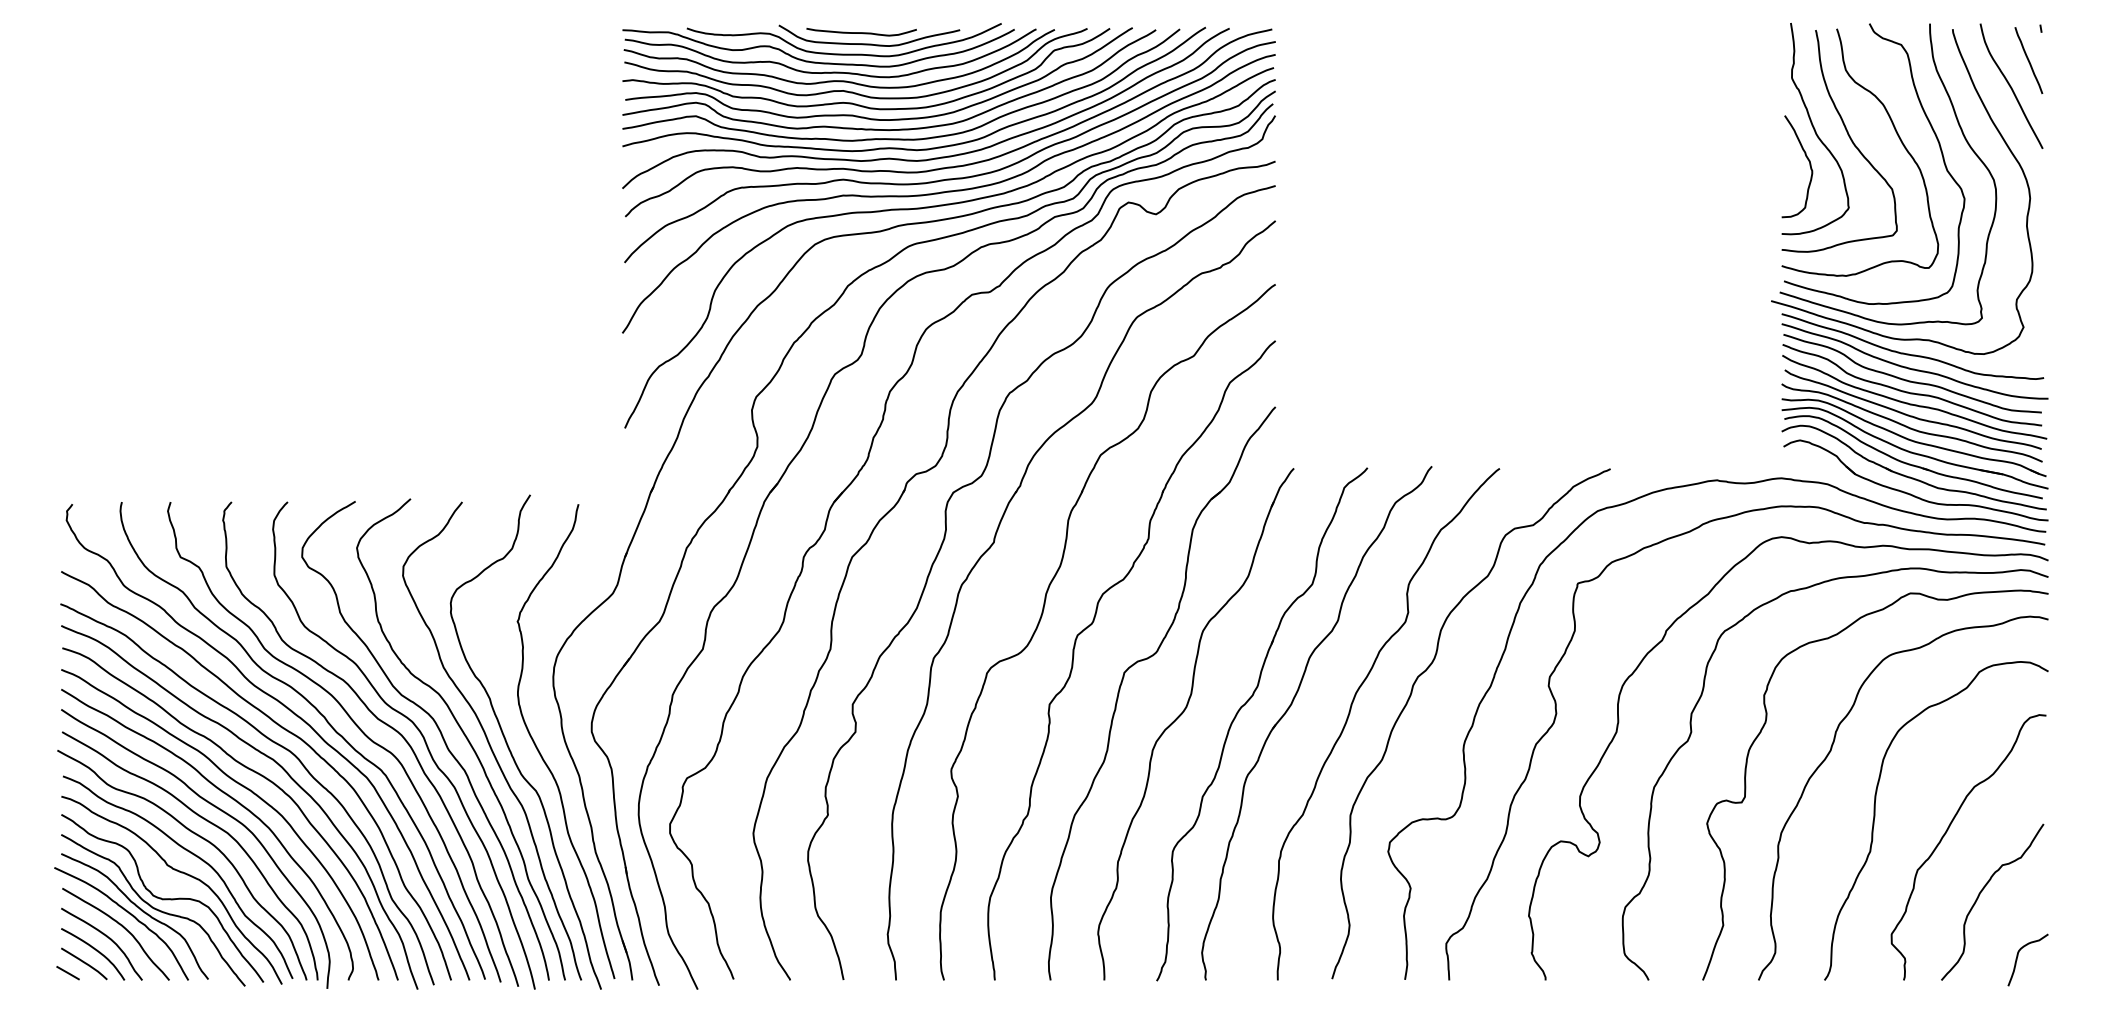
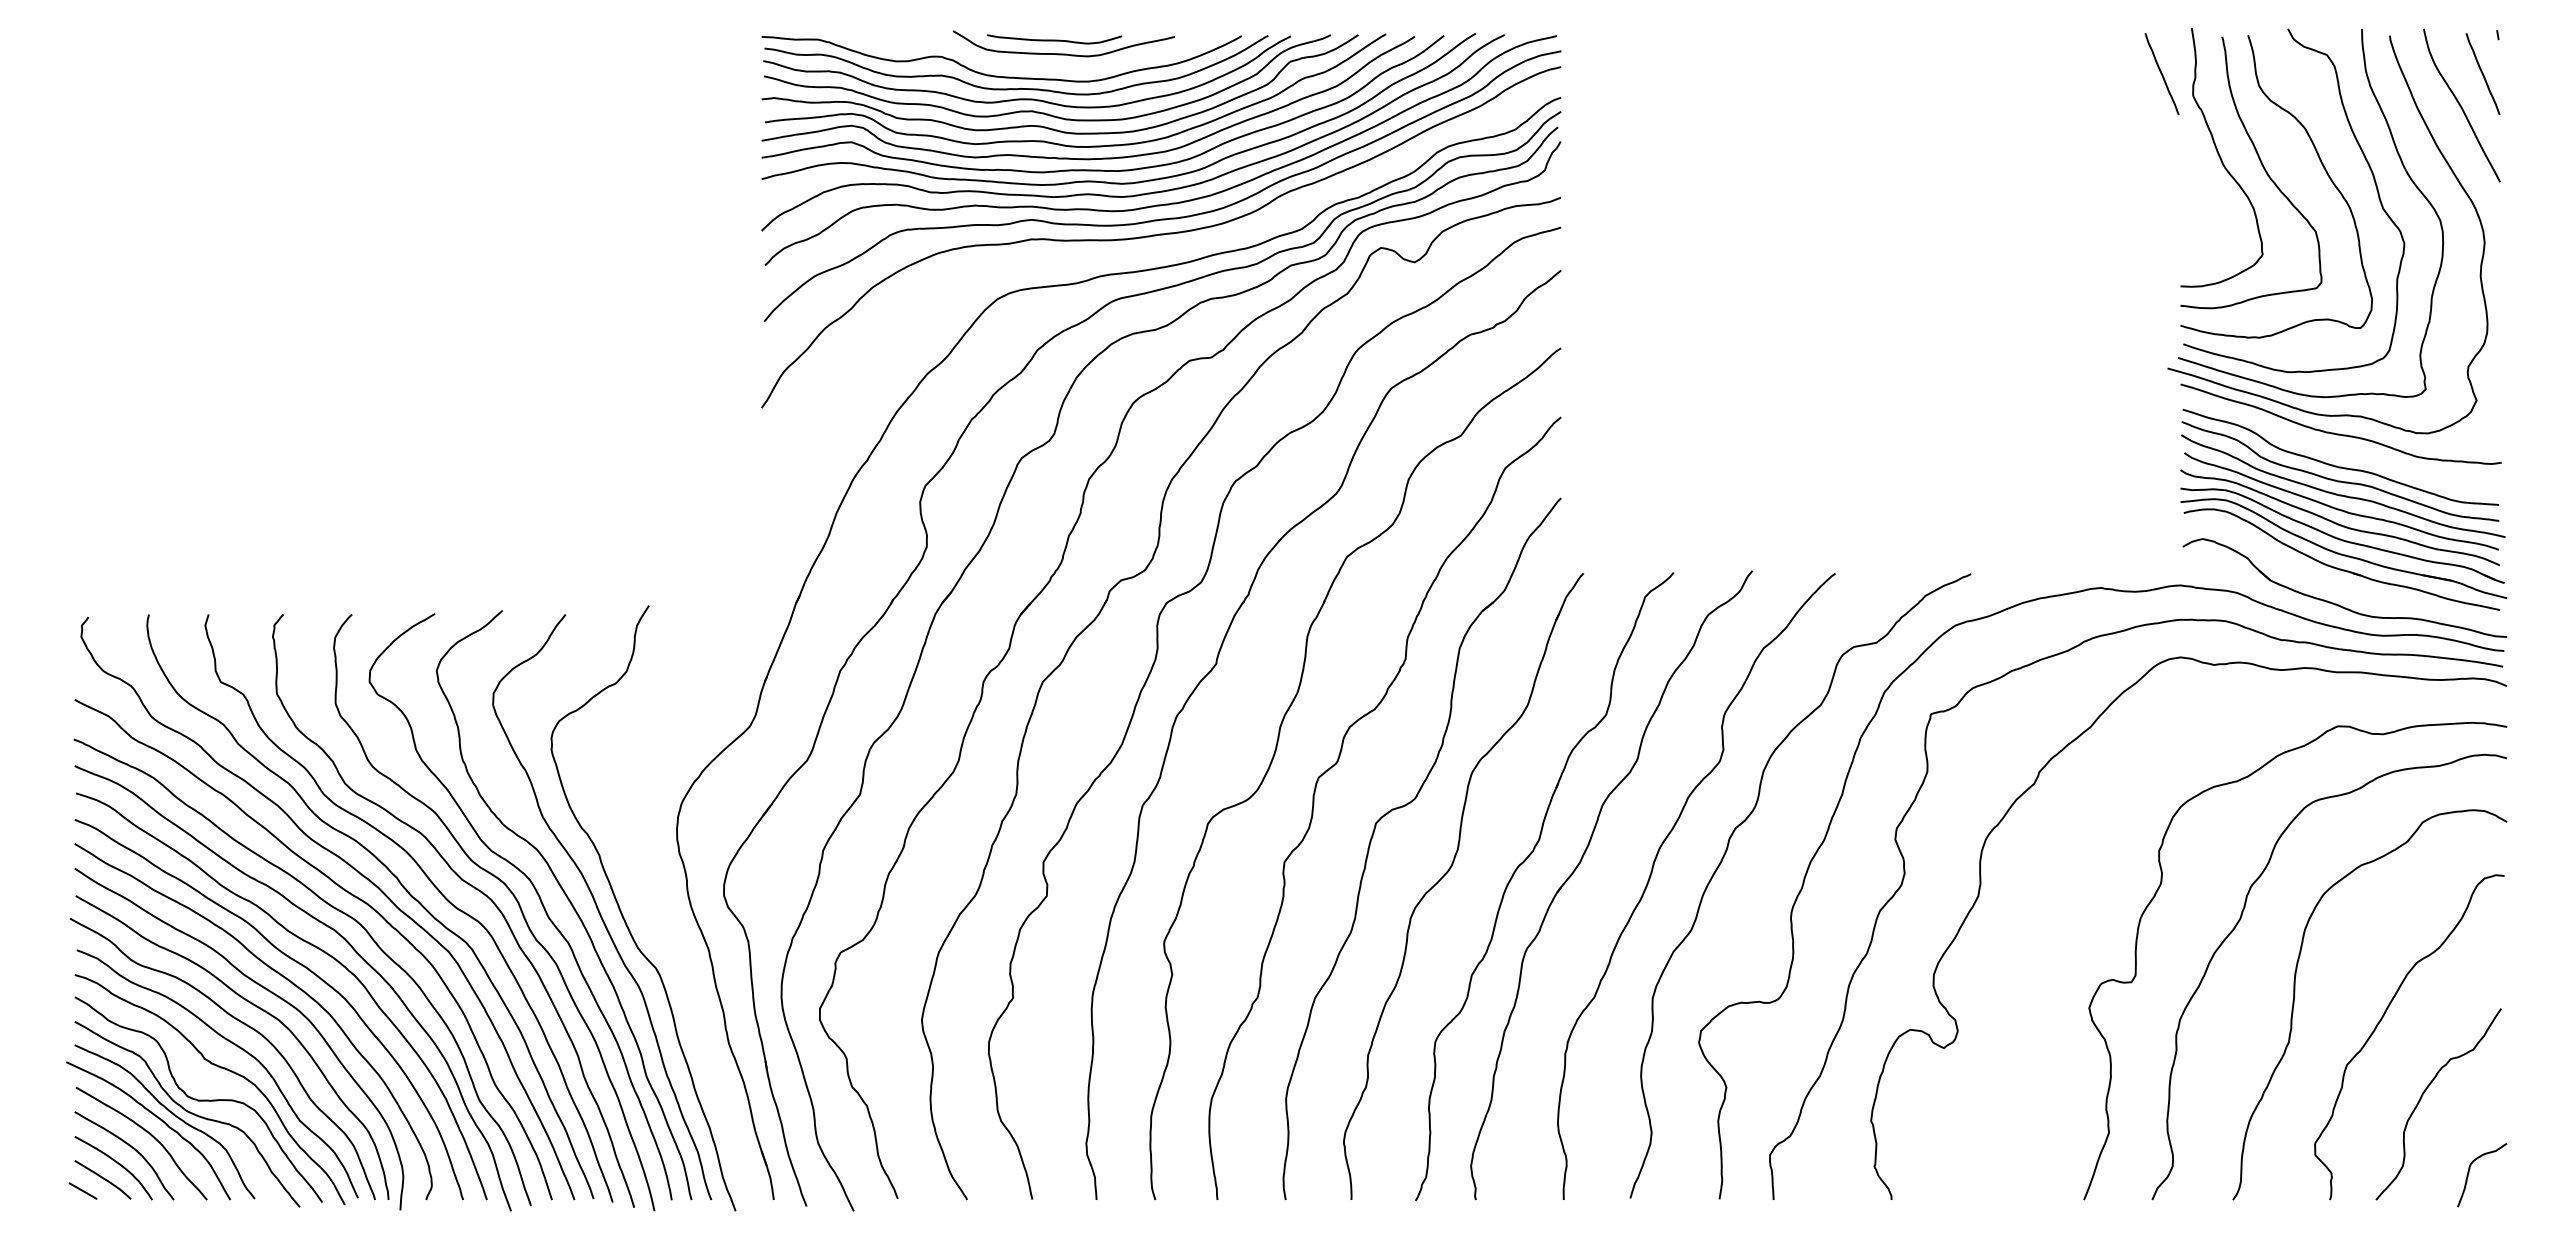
curve: (840, 53) -> (1028, 65), removed
line: (1766, 60) -> (2161, 74), added
curve: (1806, 158) -> (2211, 194), removed
curve: (942, 206) -> (1153, 252), removed
curve: (1911, 368) -> (2339, 450), removed
part: (1910, 476) -> (2338, 583), removed
curve: (1691, 733) -> (2070, 897), removed
curve: (541, 754) -> (662, 923), removed

